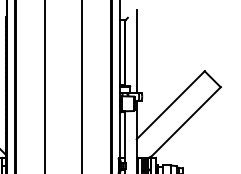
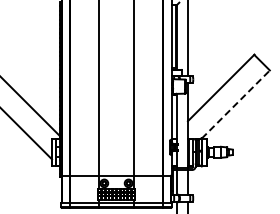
line: (186, 122) -> (236, 104), solid -> dashed

